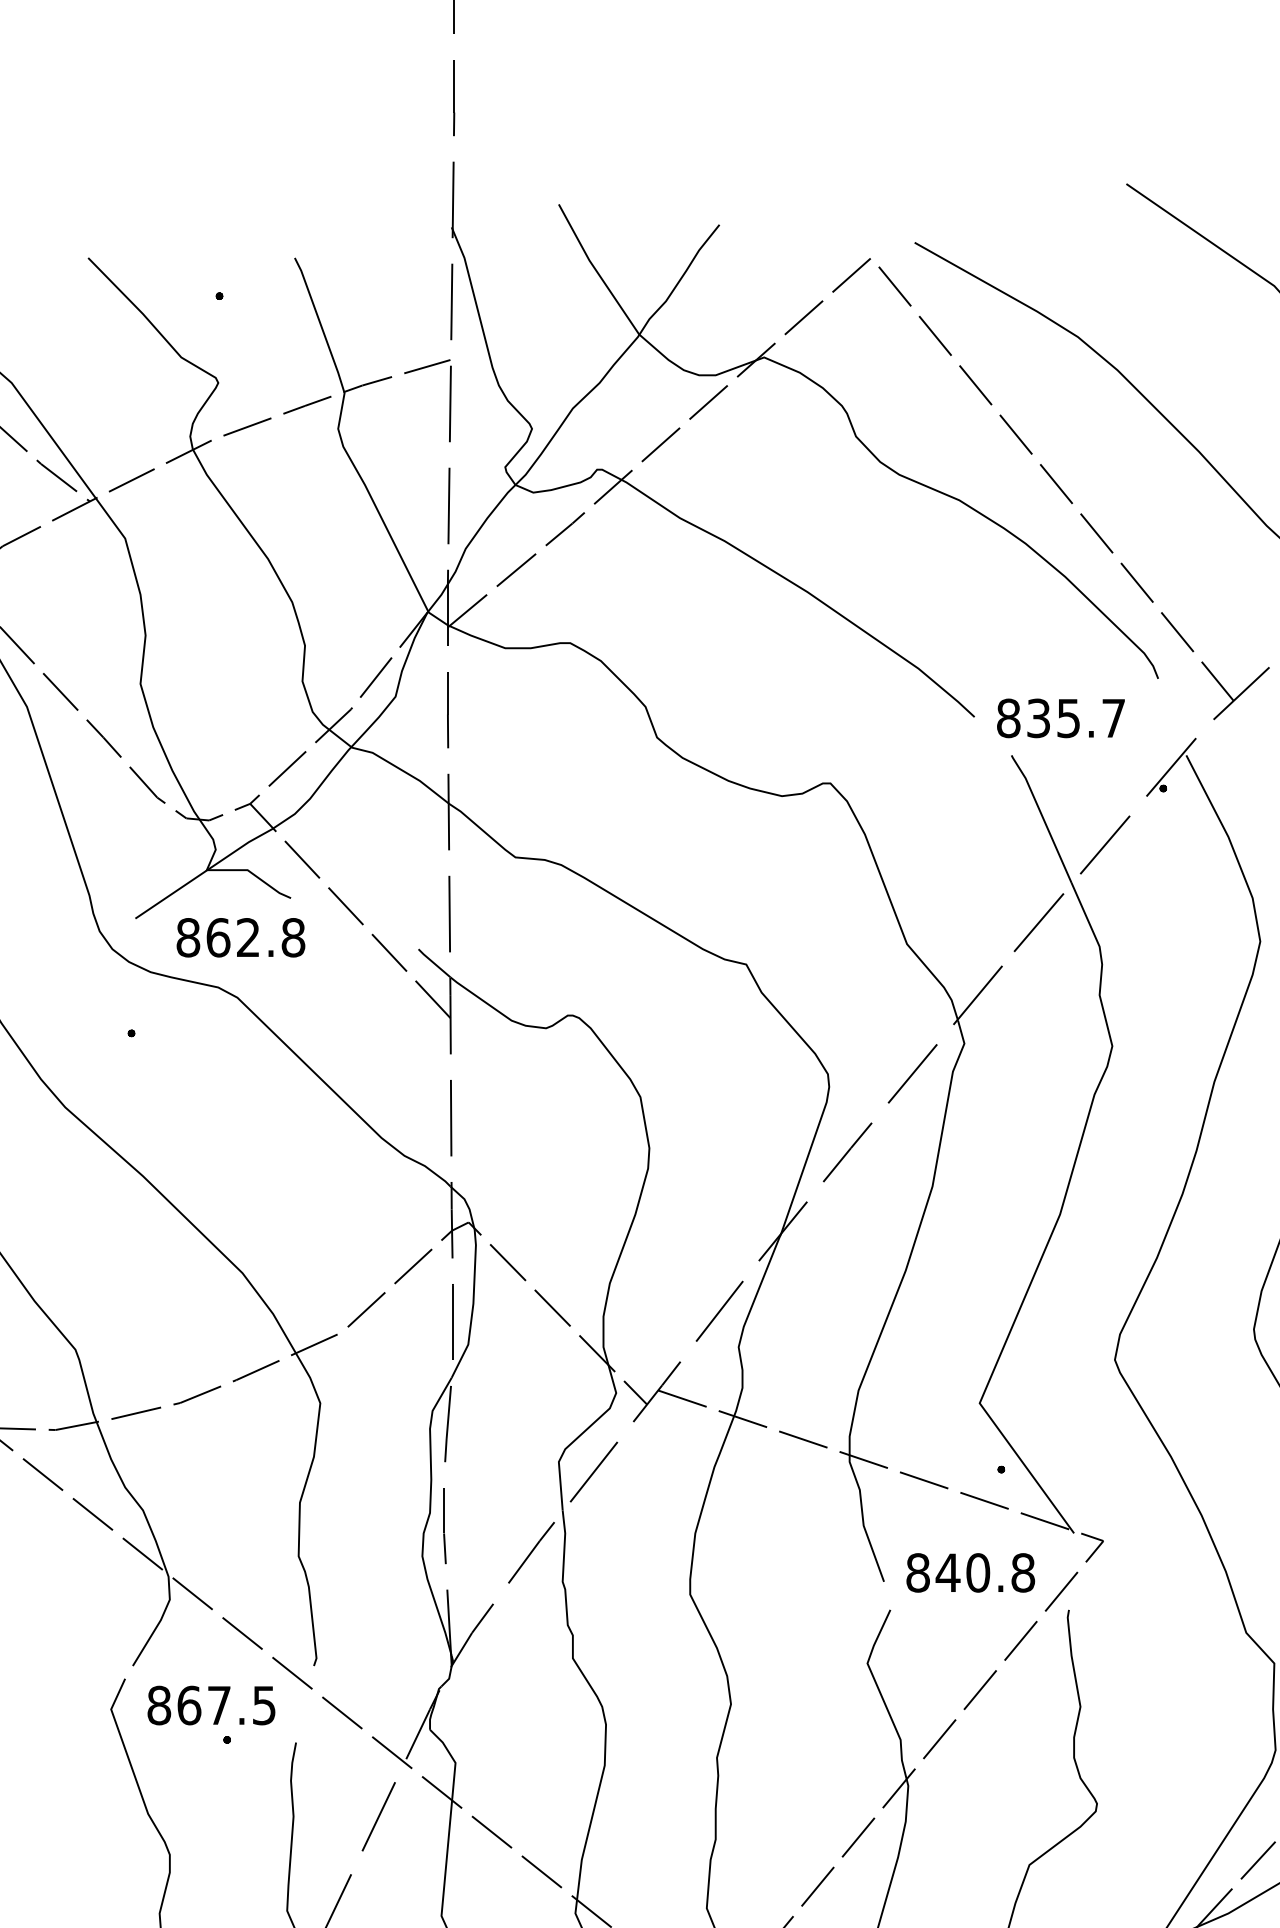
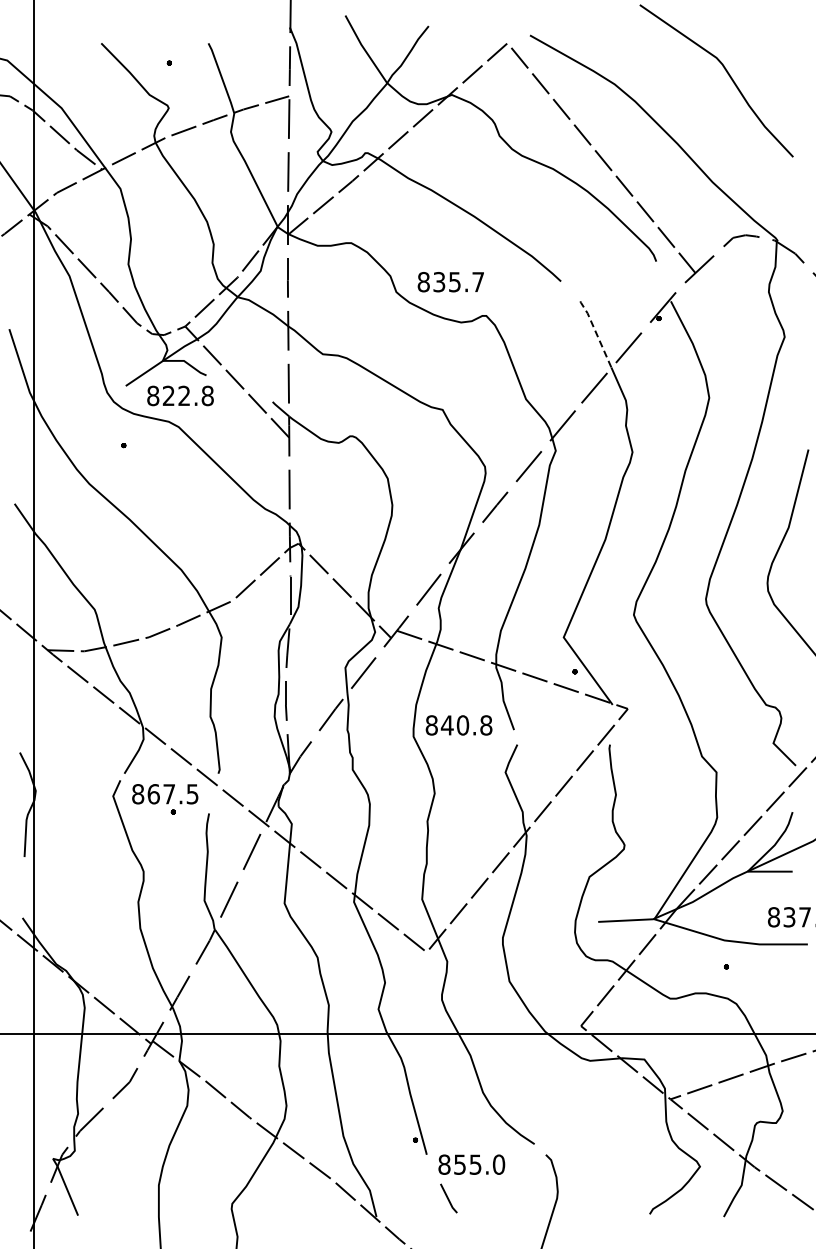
text: (1060, 719) -> (450, 282), moved
line: (1042, 817) -> (596, 333), solid -> dashed
text: (217, 936) -> (168, 395), 862.8 -> 822.8
text: (969, 1573) -> (458, 725), moved

